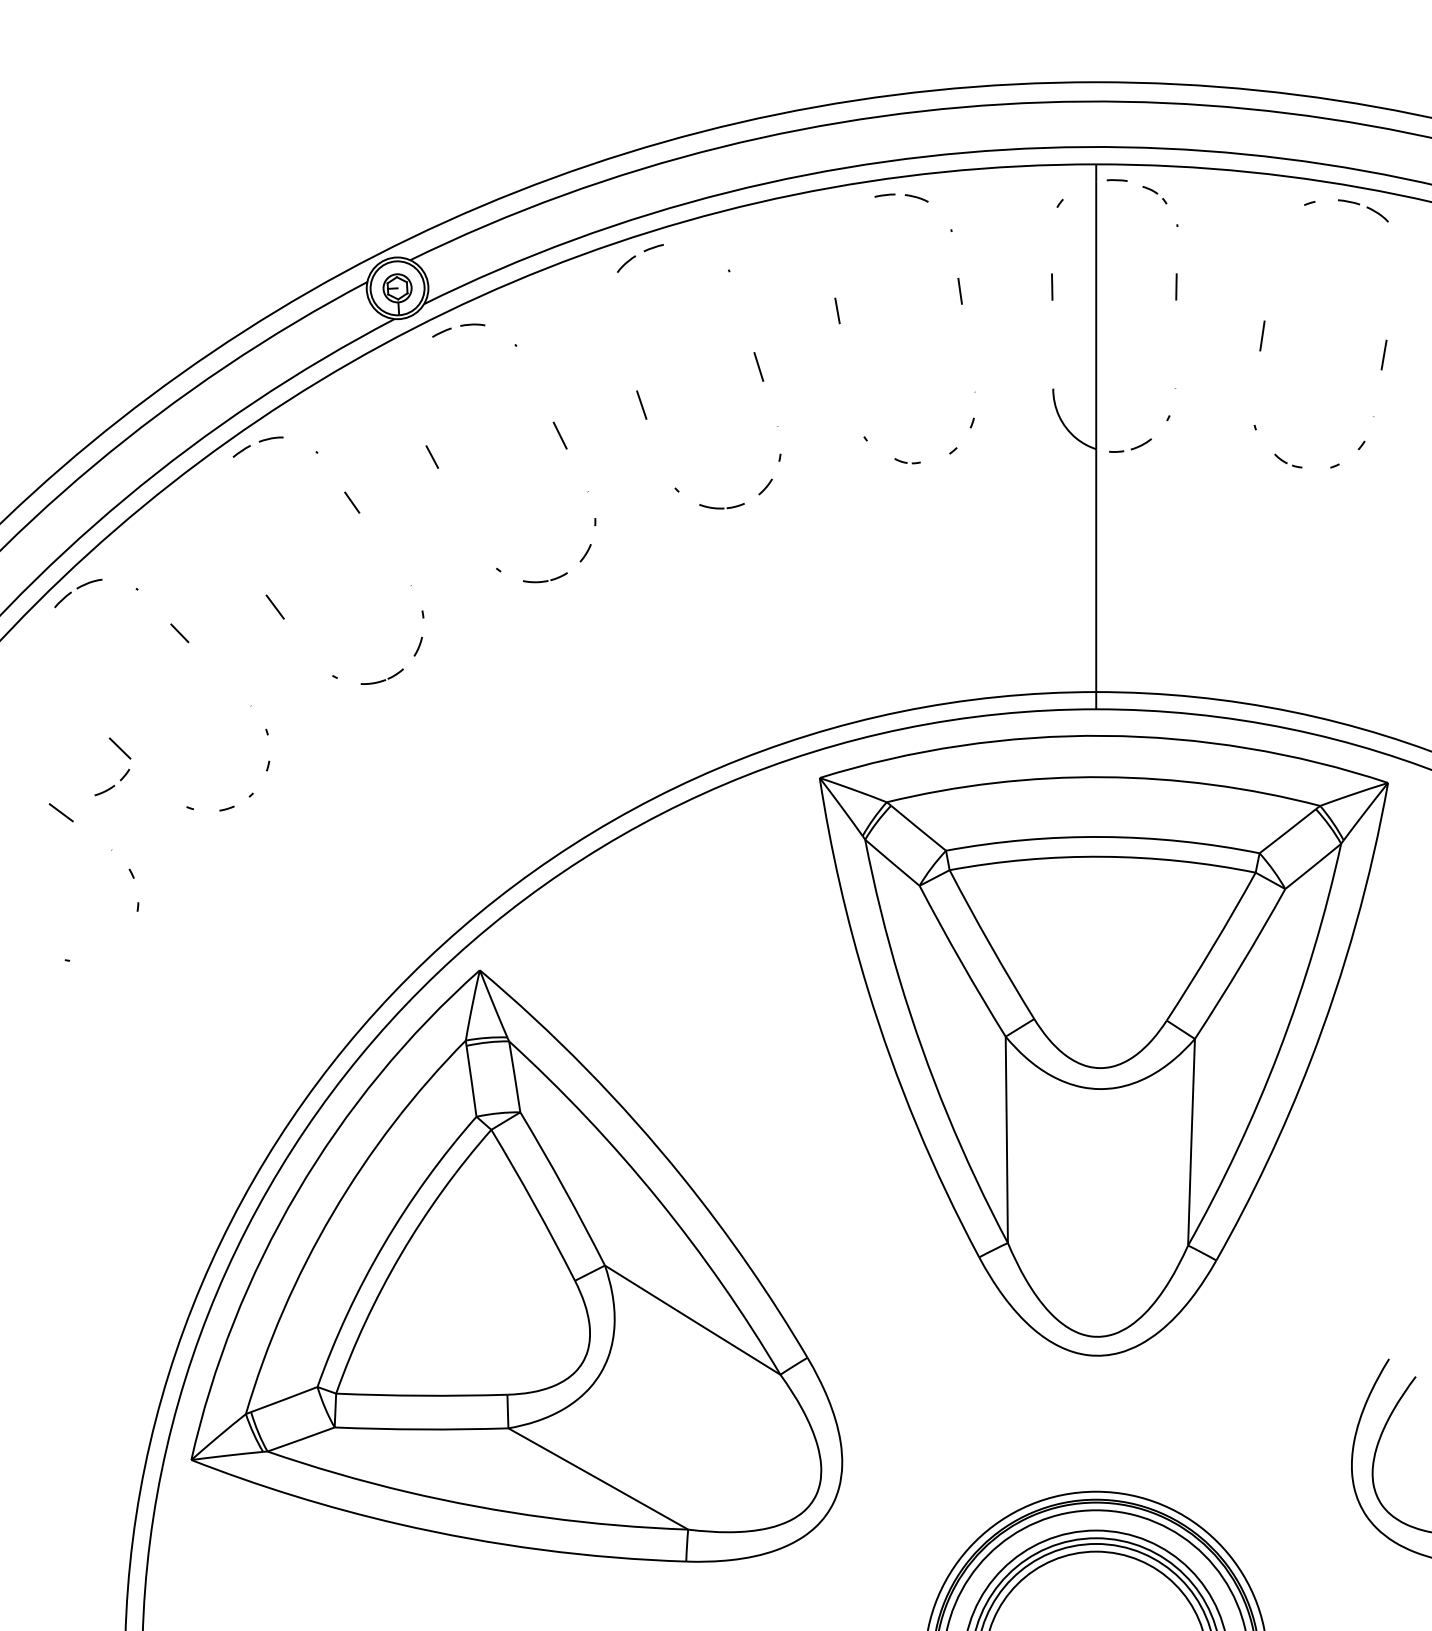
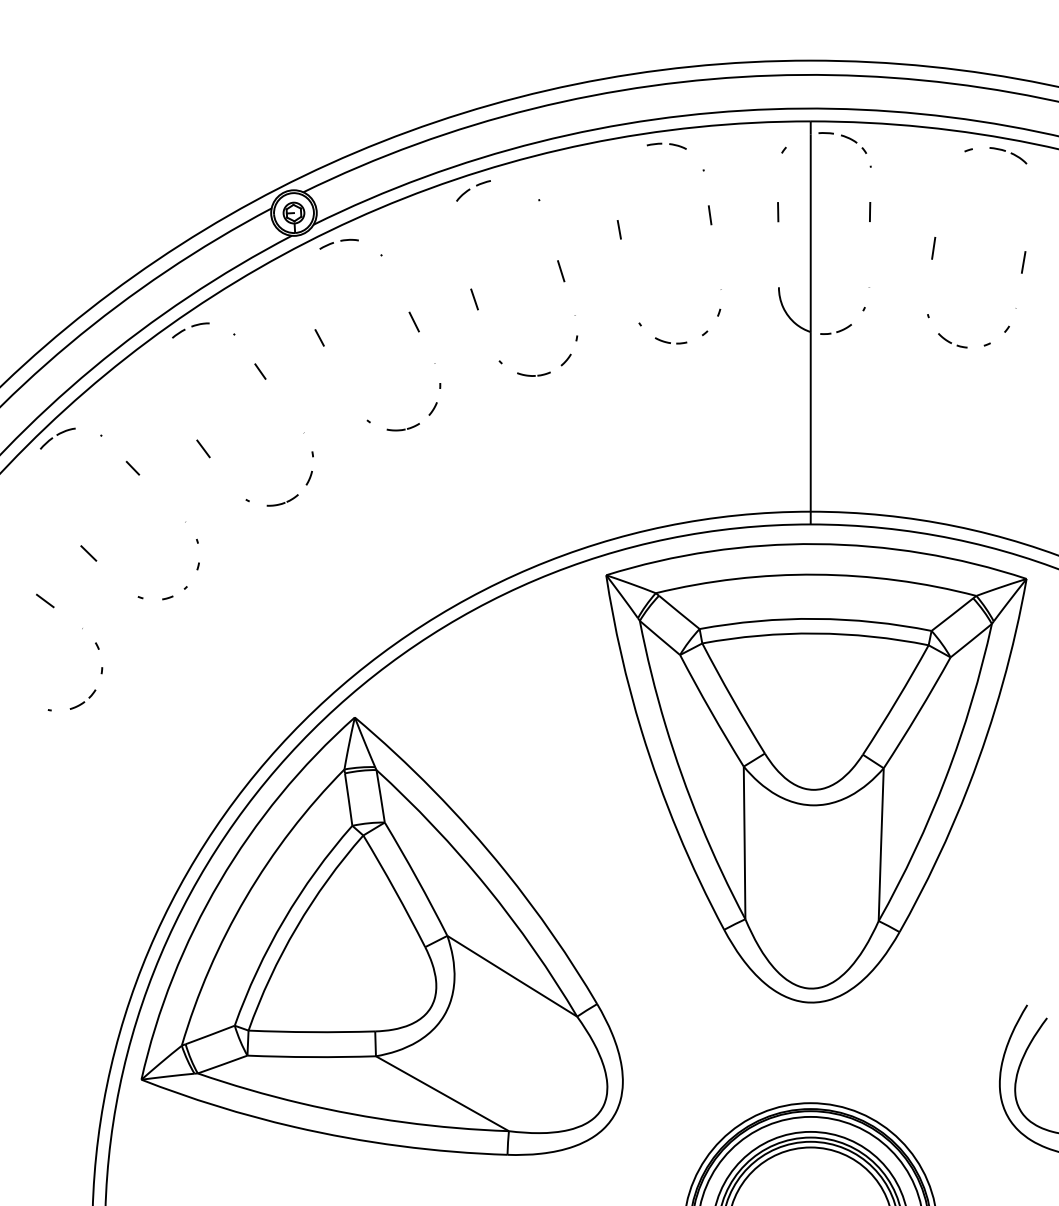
part: (1155, 194) -> (854, 143), size x1.43
part: (907, 460) -> (671, 340), size x1.67
part: (1287, 460) -> (952, 340), size x1.43
part: (111, 782) -> (82, 699), moved

